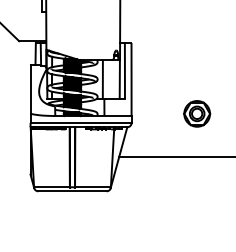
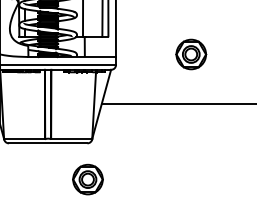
part: (107, 222) -> (88, 179), added

